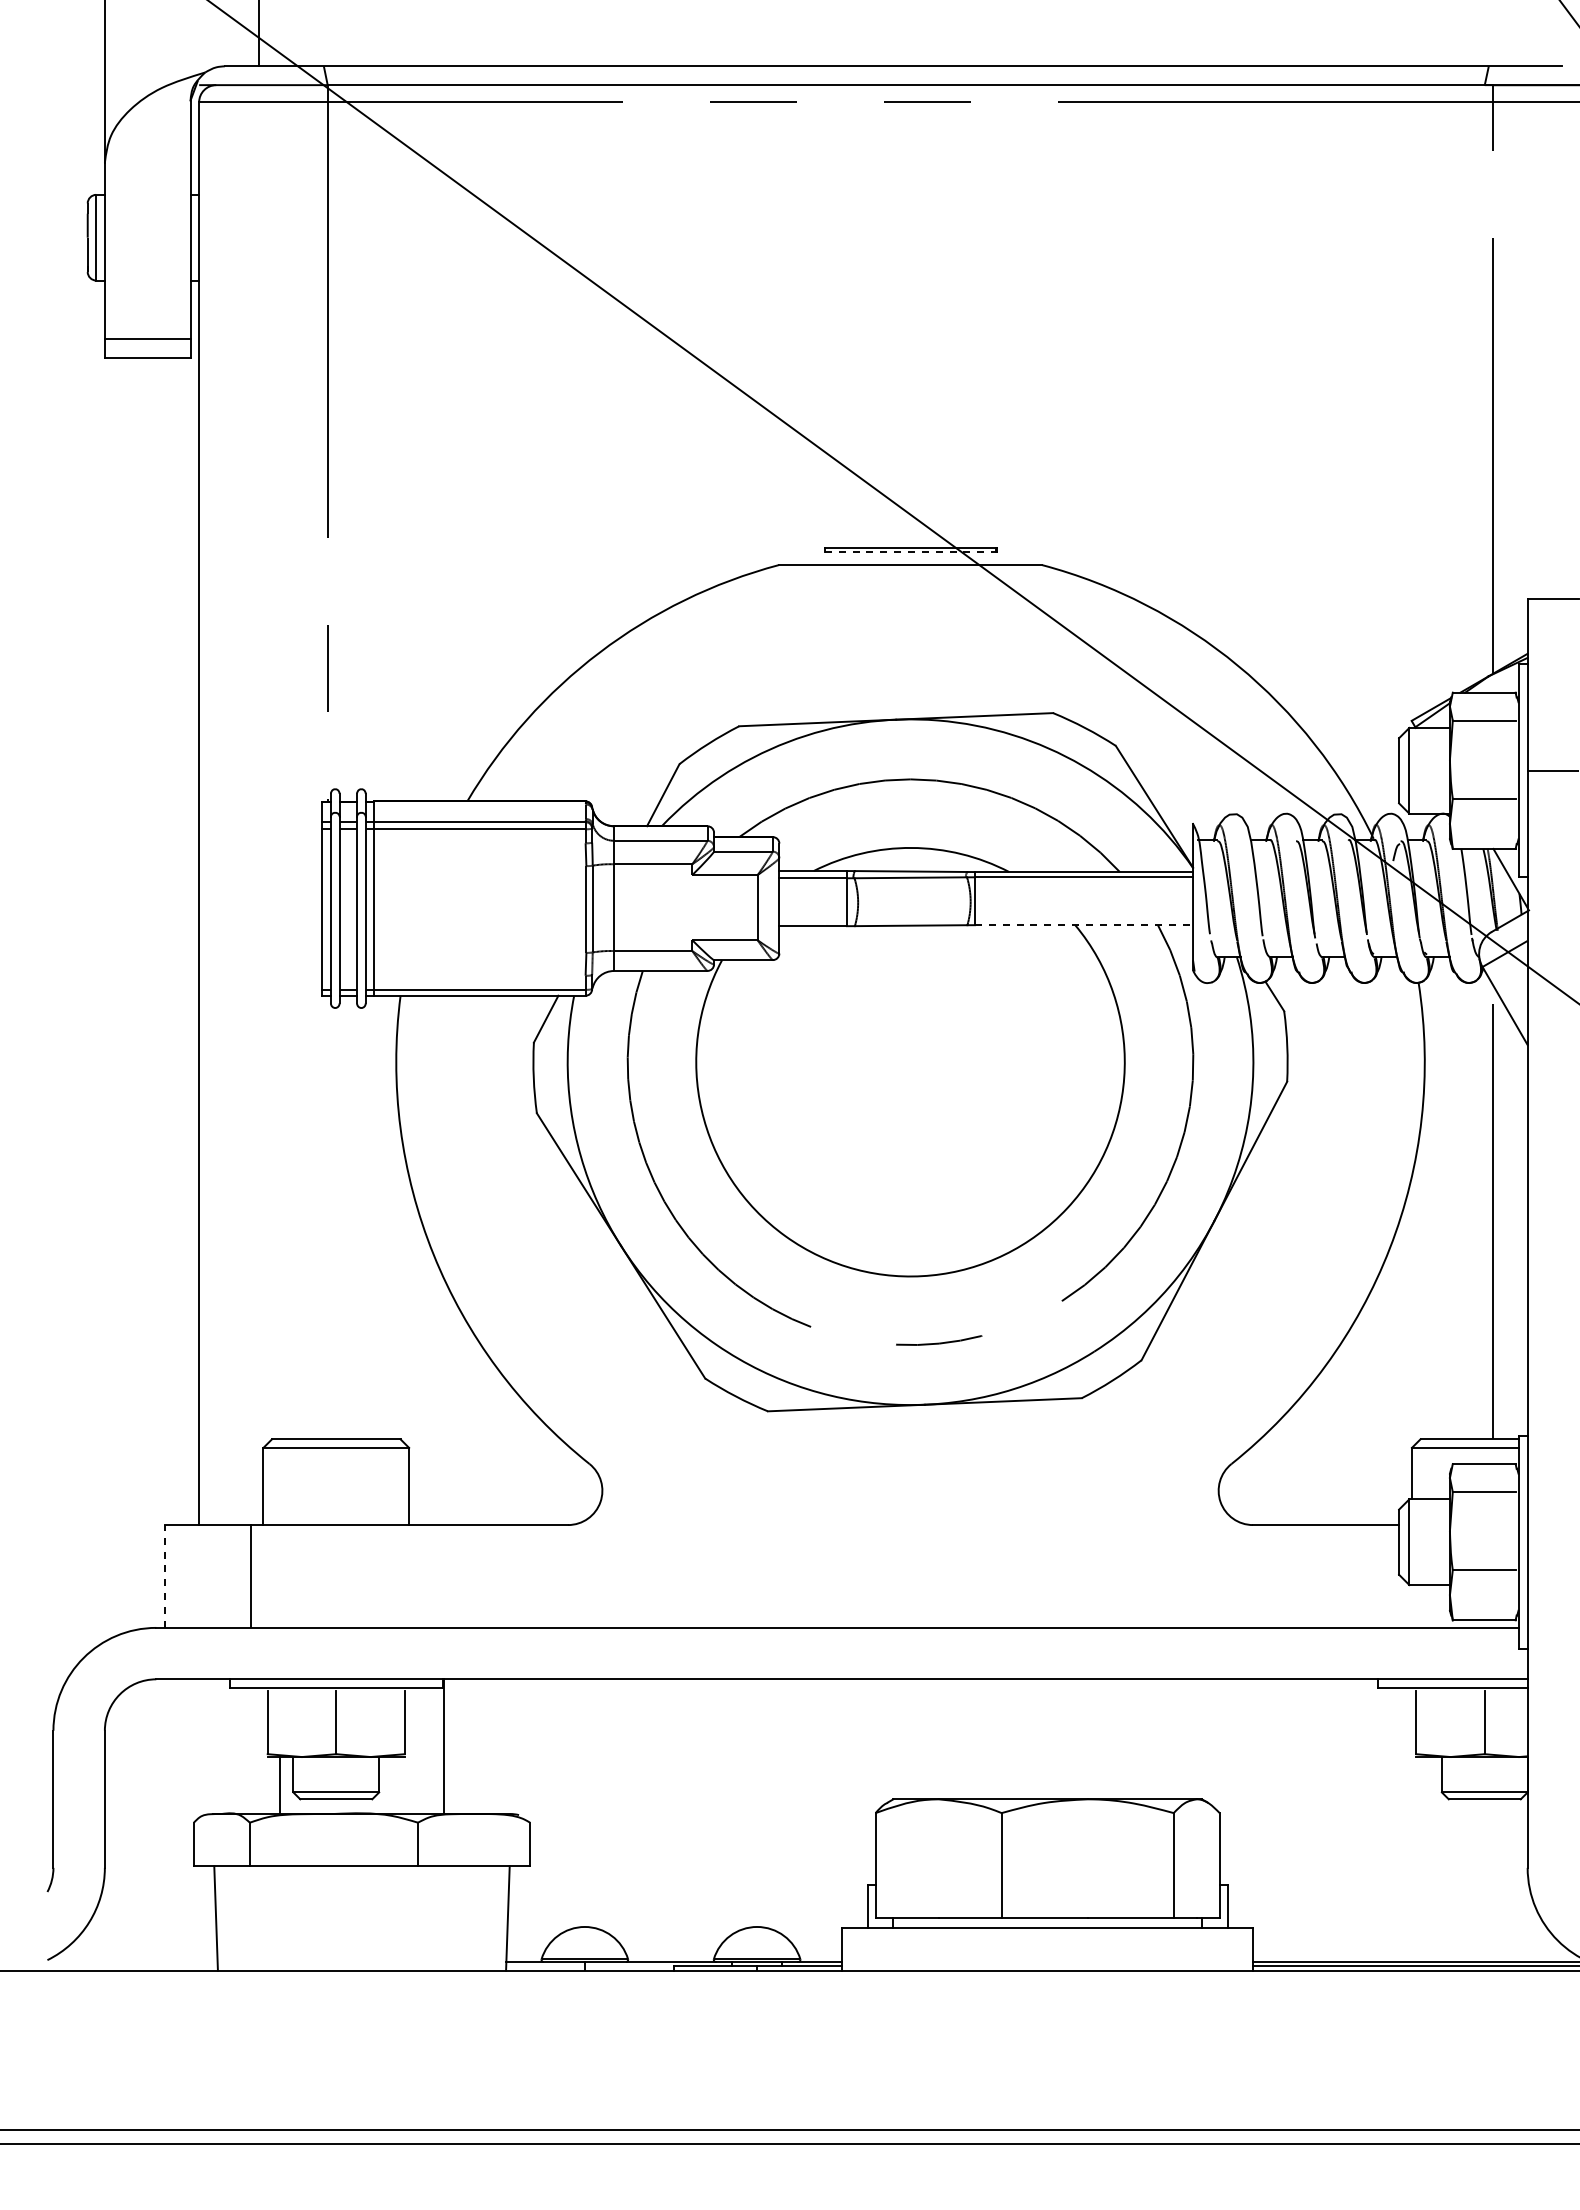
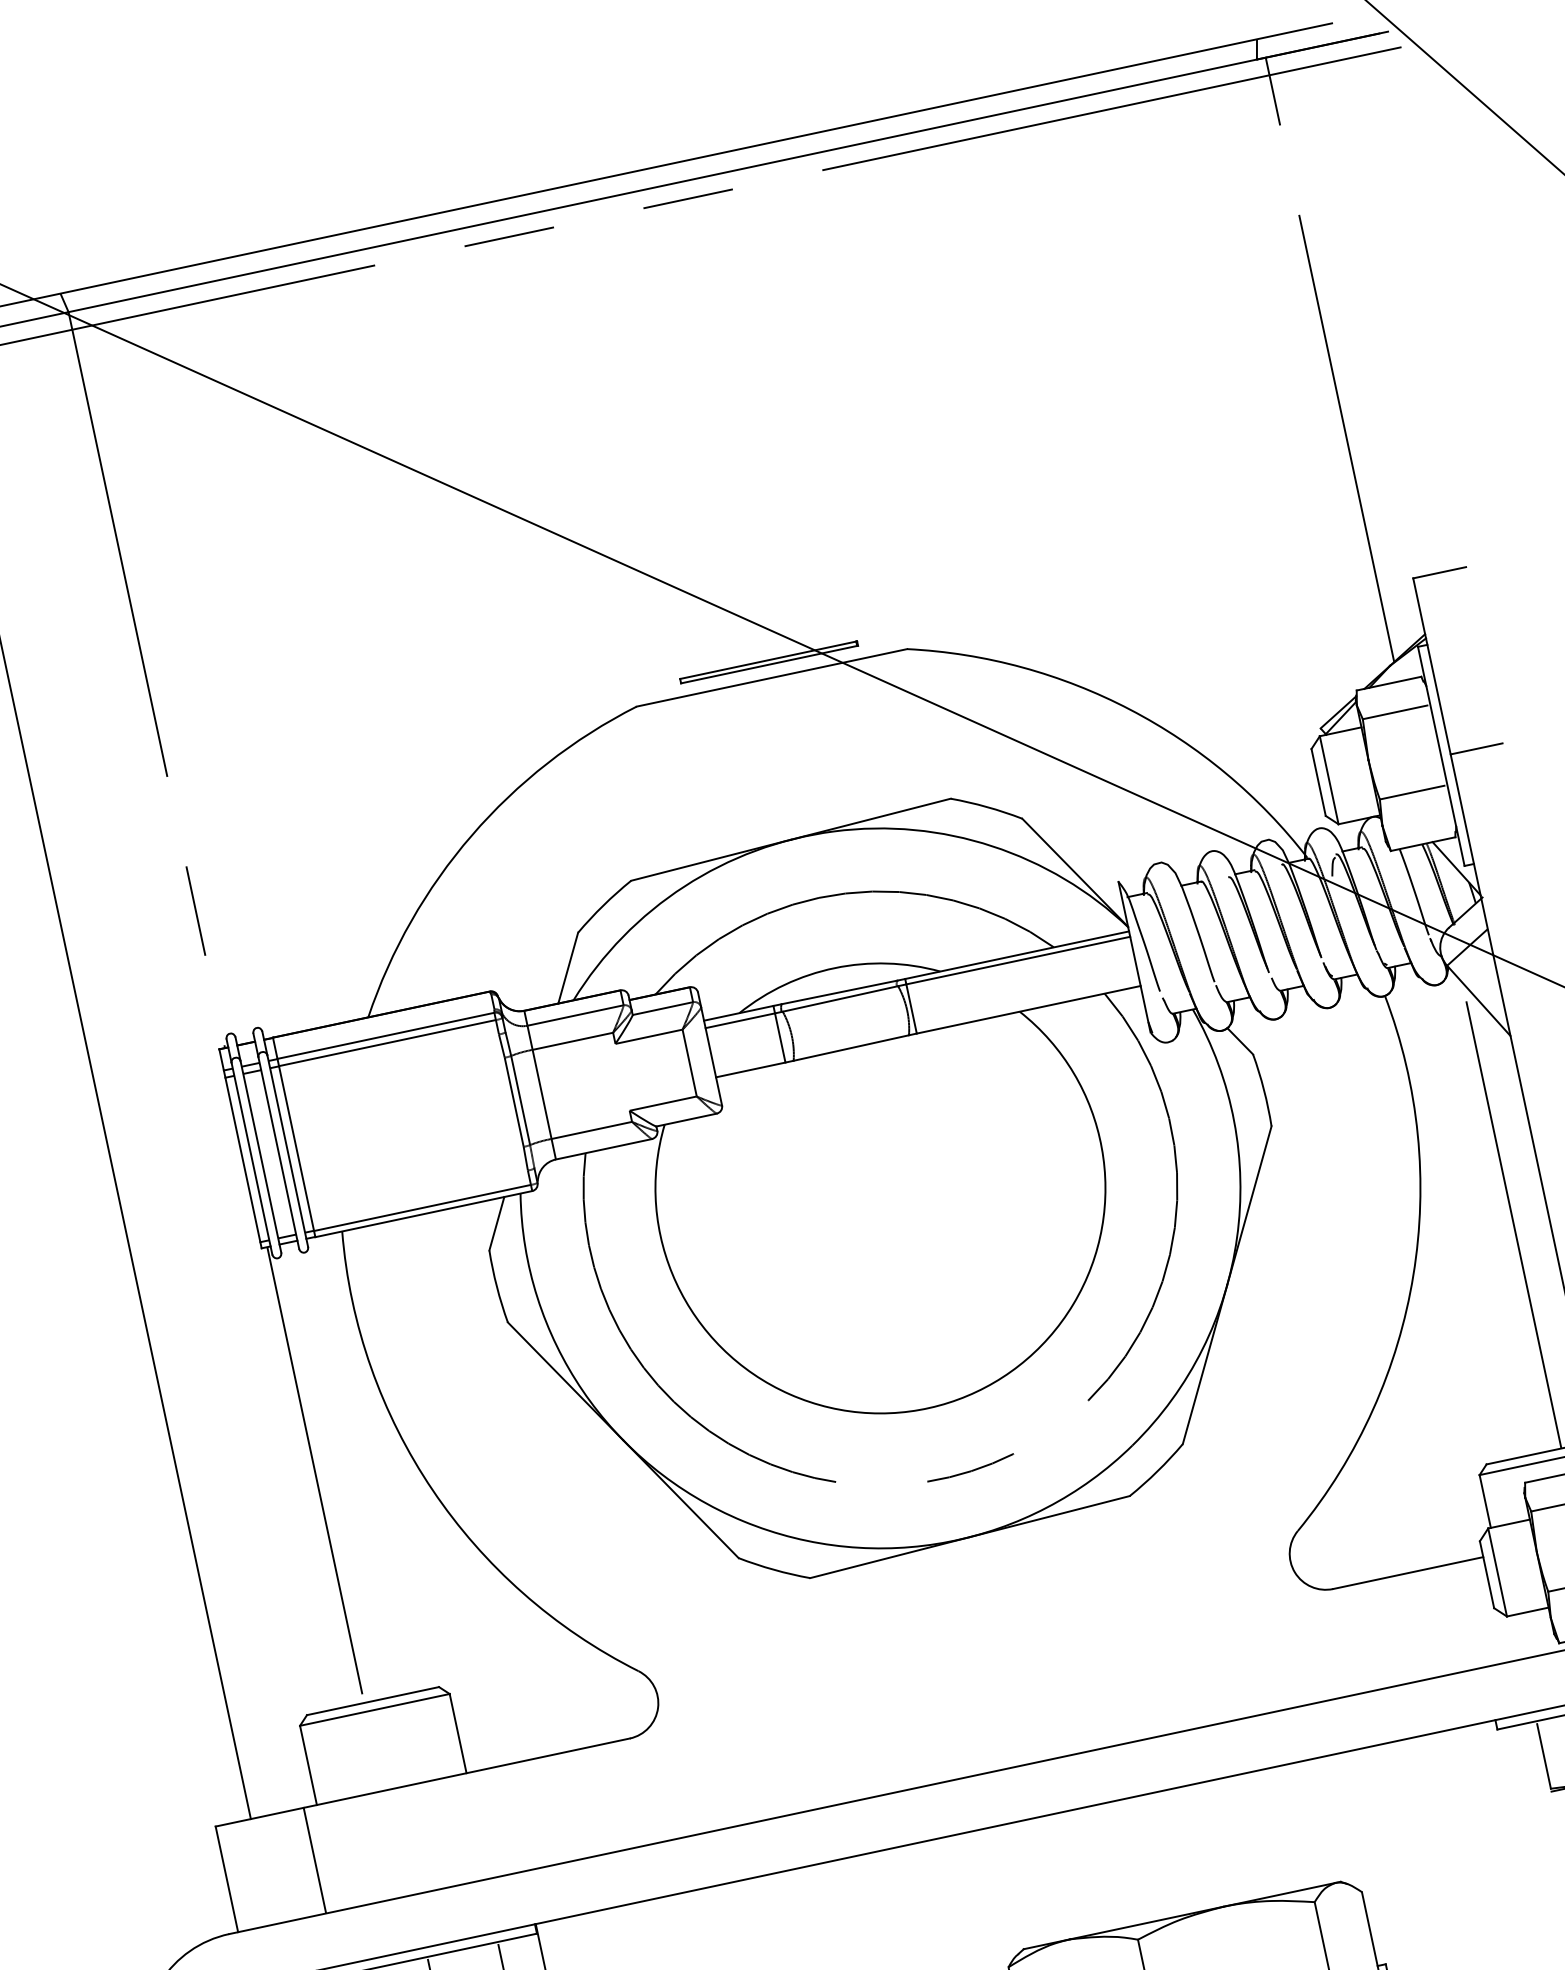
line: (910, 552) -> (769, 664), dashed -> solid
line: (1084, 925) -> (1029, 1010), dashed -> solid
line: (327, 1217) -> (315, 1475), added
line: (164, 1575) -> (226, 1878), dashed -> solid

